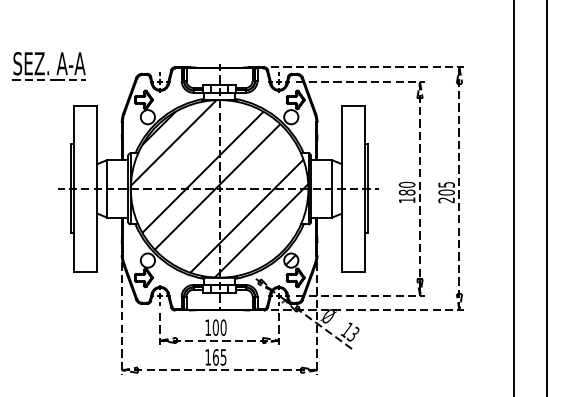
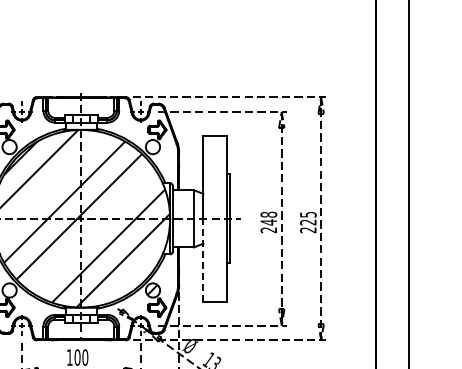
text: (406, 192) -> (268, 222), 180 -> 248
text: (446, 192) -> (308, 222), 205 -> 225
line: (341, 230) -> (203, 260), solid -> dashed

